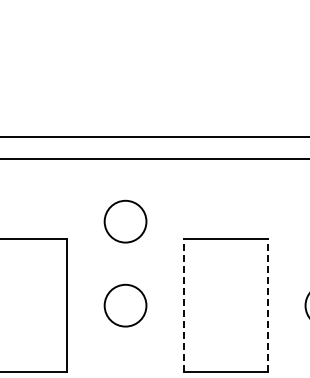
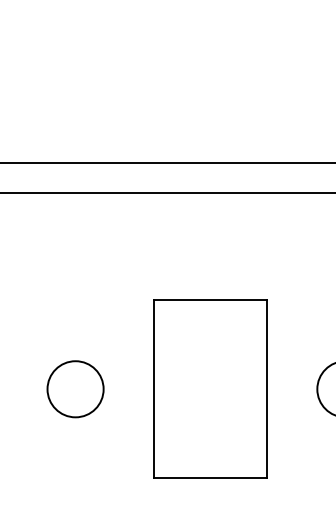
circle: (125, 221) -> (75, 276), removed
line: (183, 305) -> (153, 389), dashed -> solid
line: (268, 305) -> (267, 389), dashed -> solid

